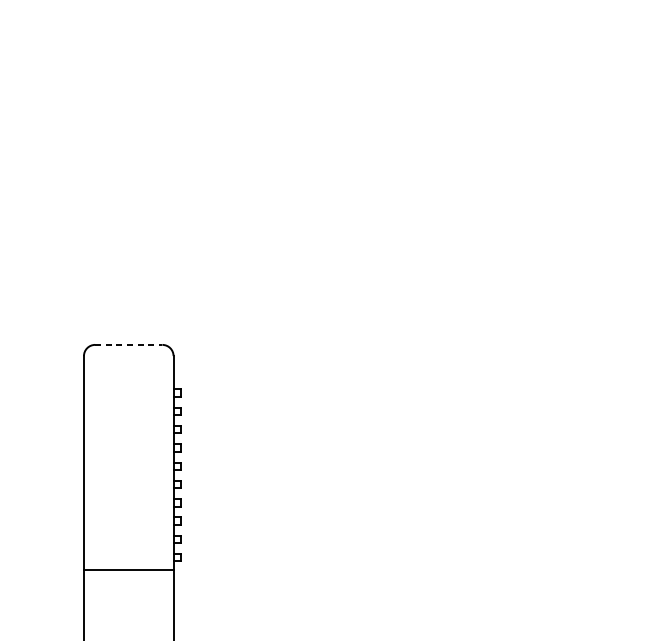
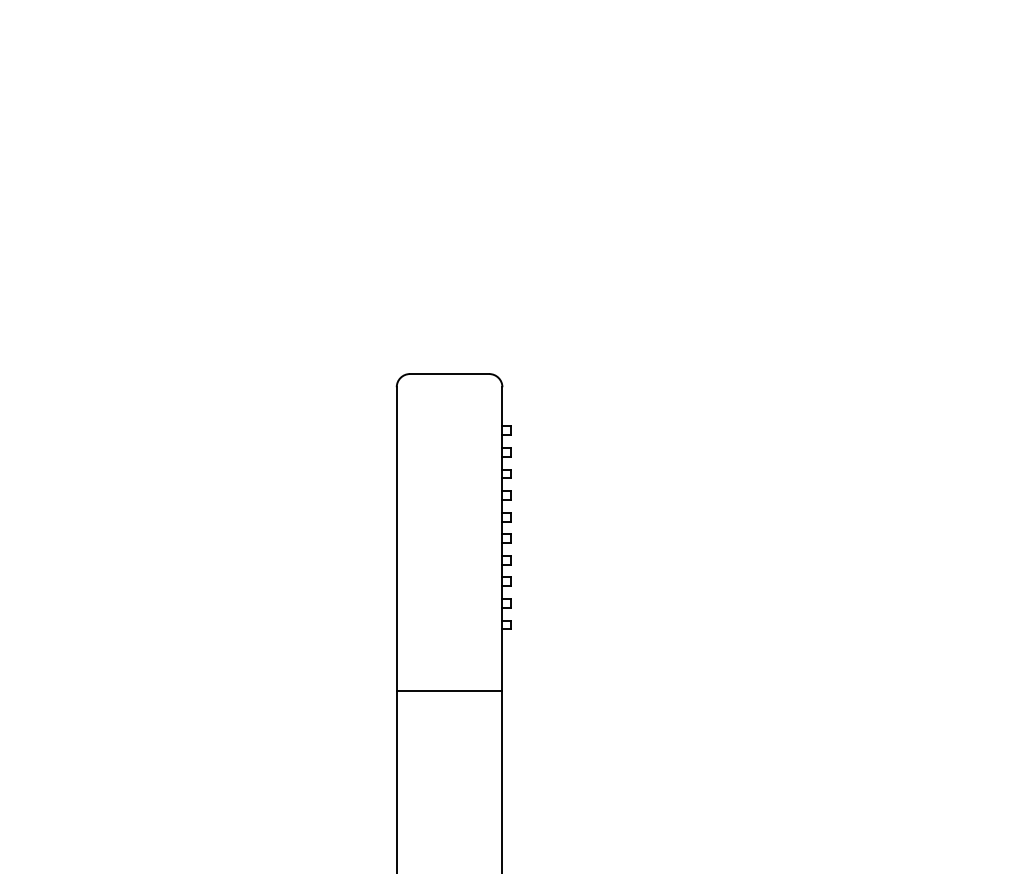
line: (128, 345) -> (449, 374), dashed -> solid
line: (128, 570) -> (449, 691), moved

